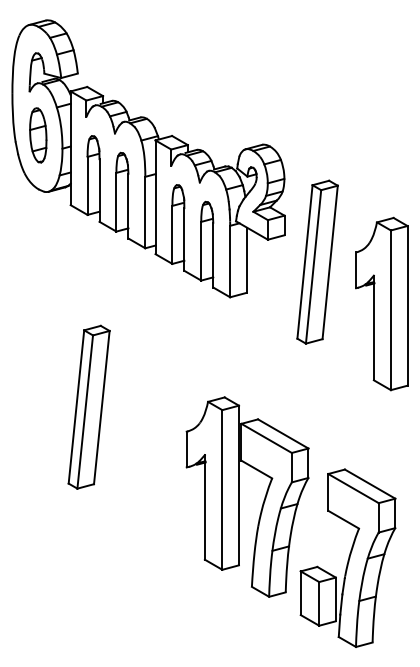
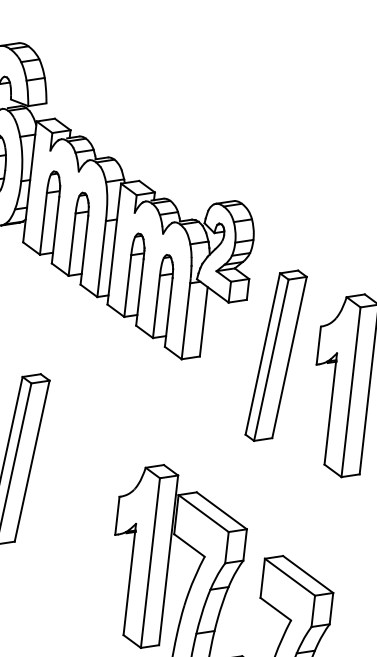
part: (317, 261) -> (276, 355), moved

